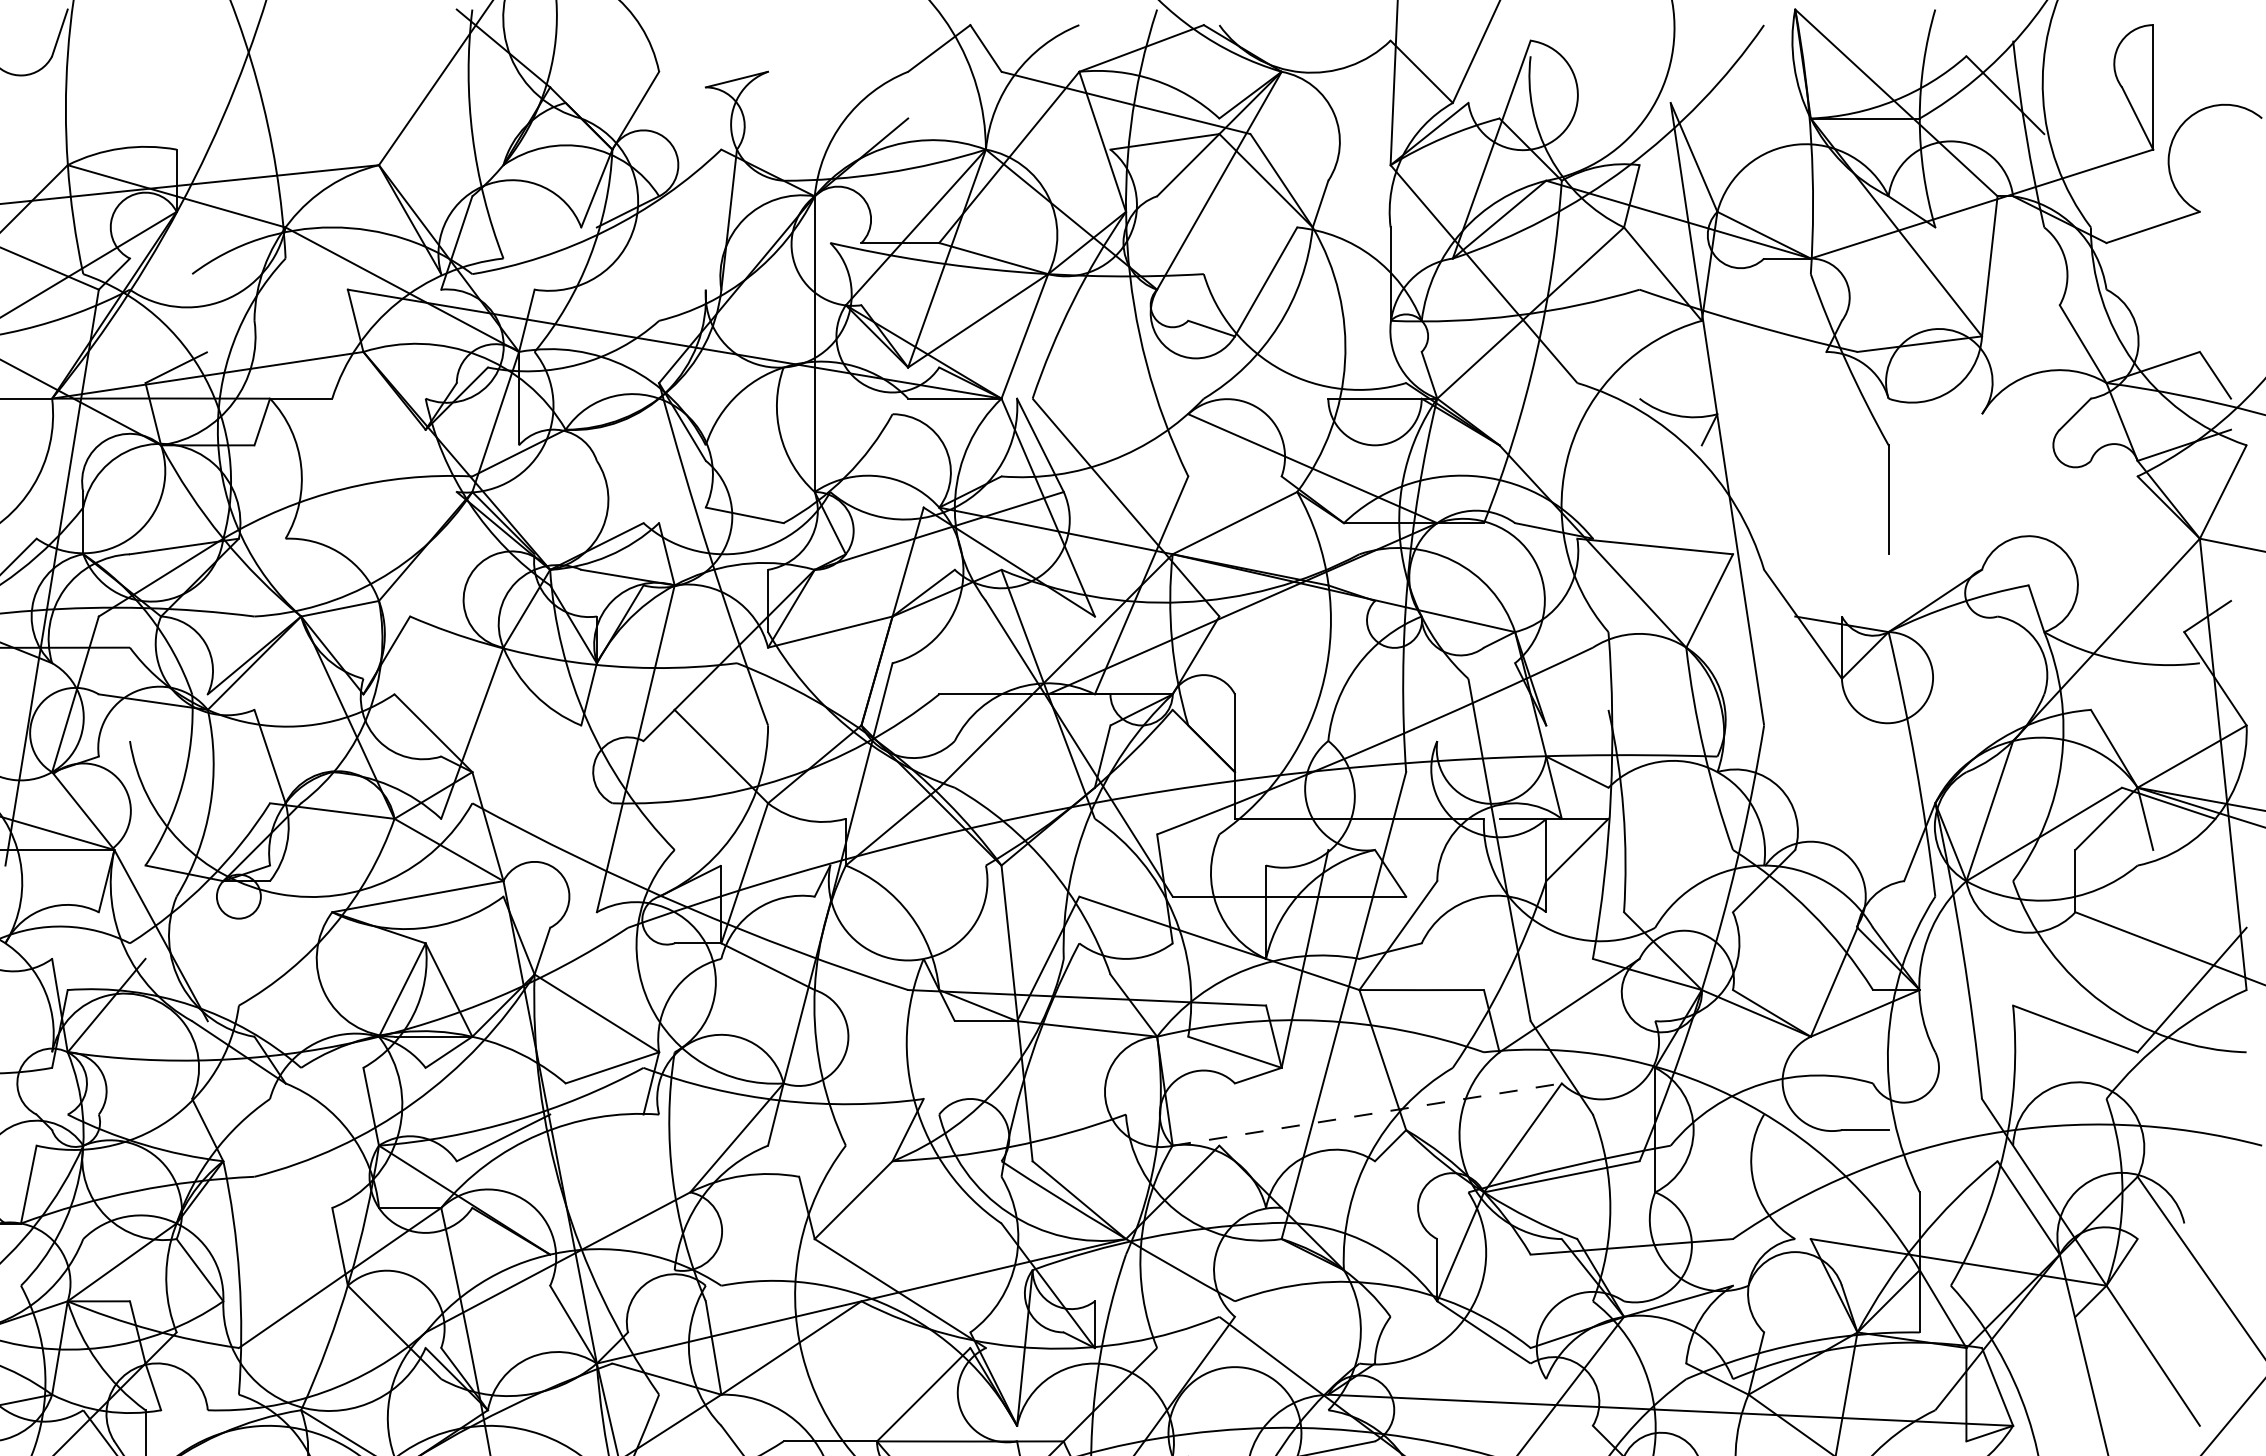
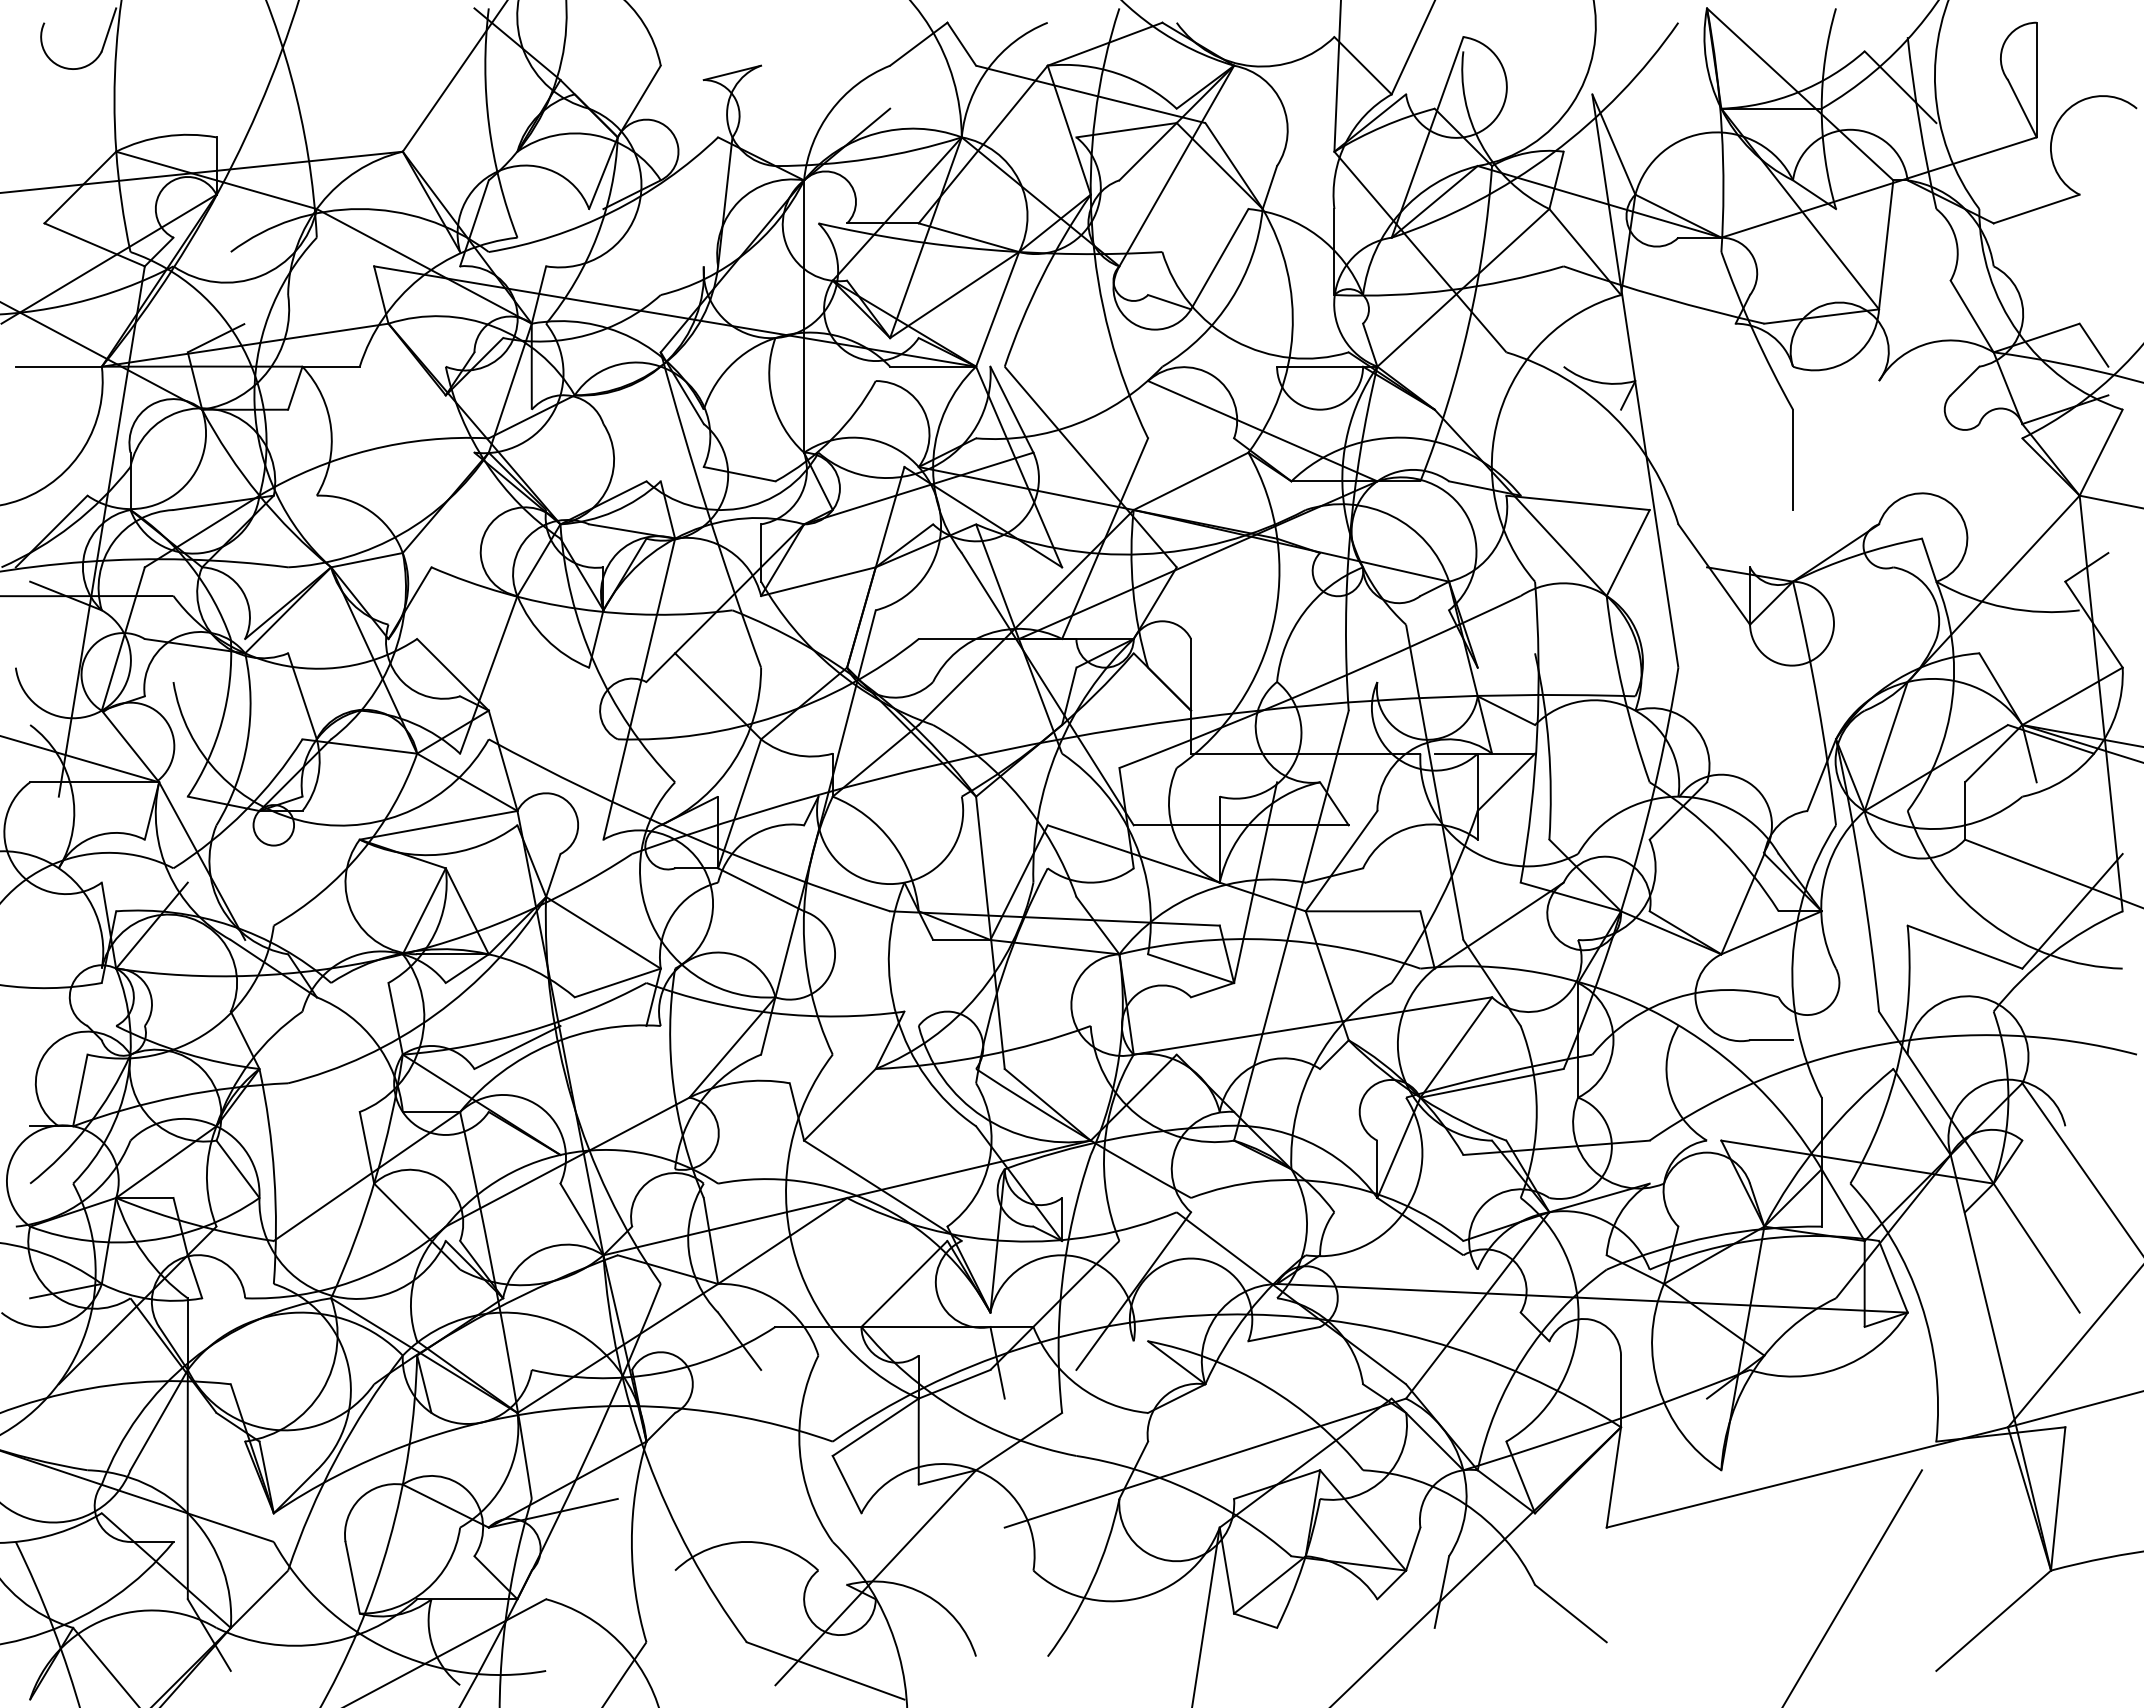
line: (1367, 1114) -> (1313, 1025), dashed -> solid

